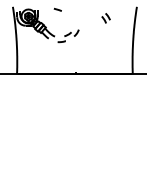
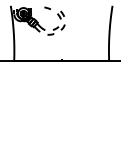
part: (105, 18) -> (60, 15), moved

